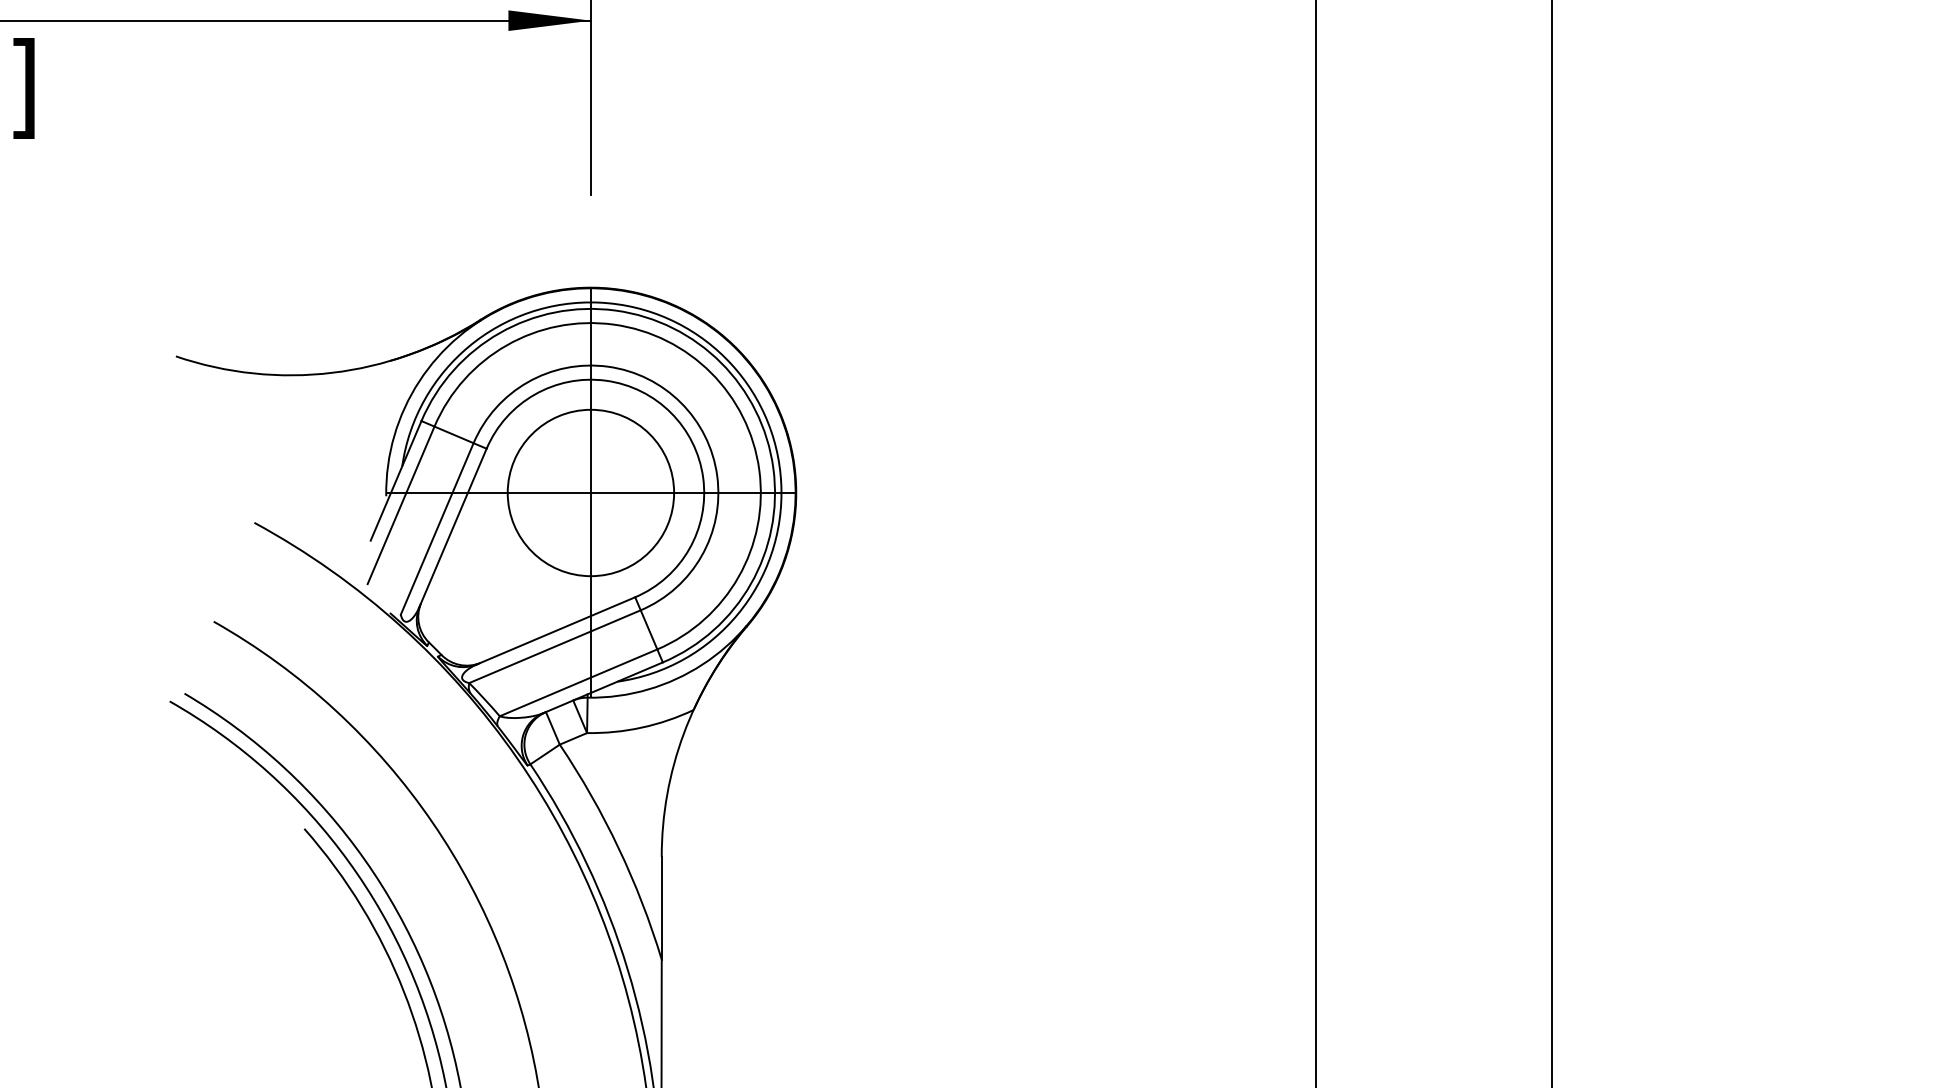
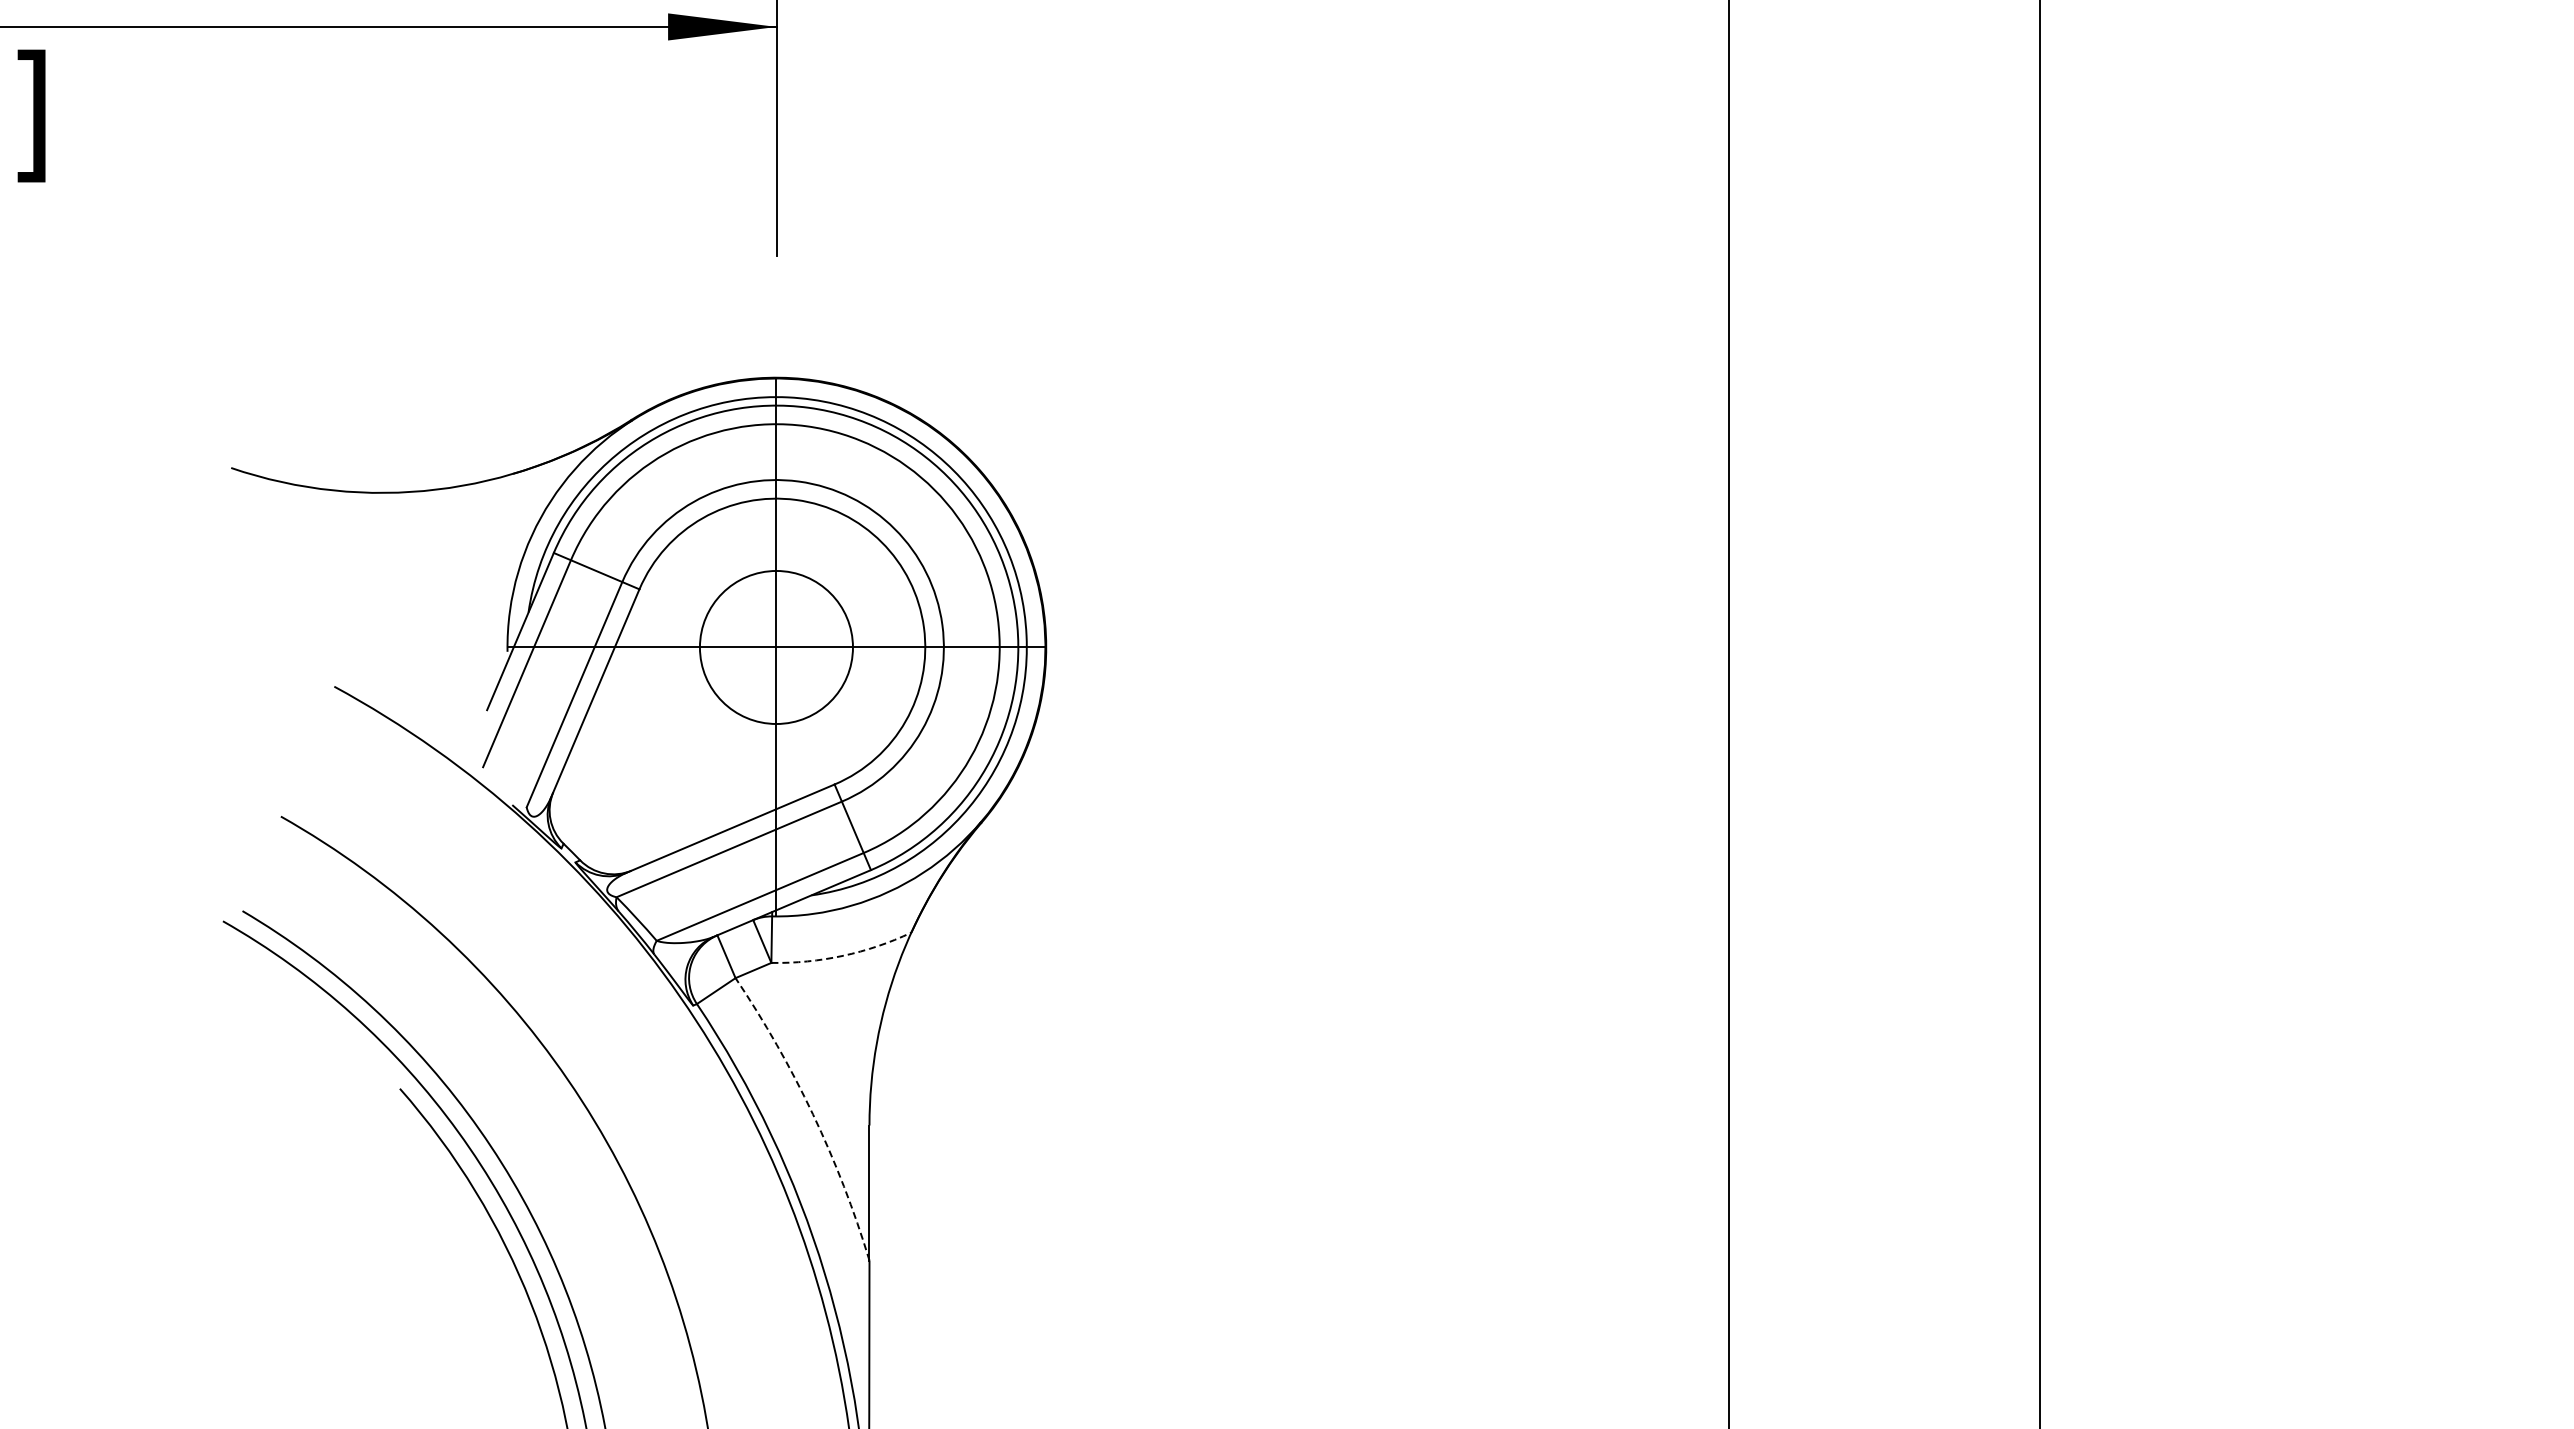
circle: (590, 493) -> (776, 647), size x0.7
arc: (641, 727) -> (843, 955), solid -> dashed
arc: (619, 848) -> (813, 1114), solid -> dashed

